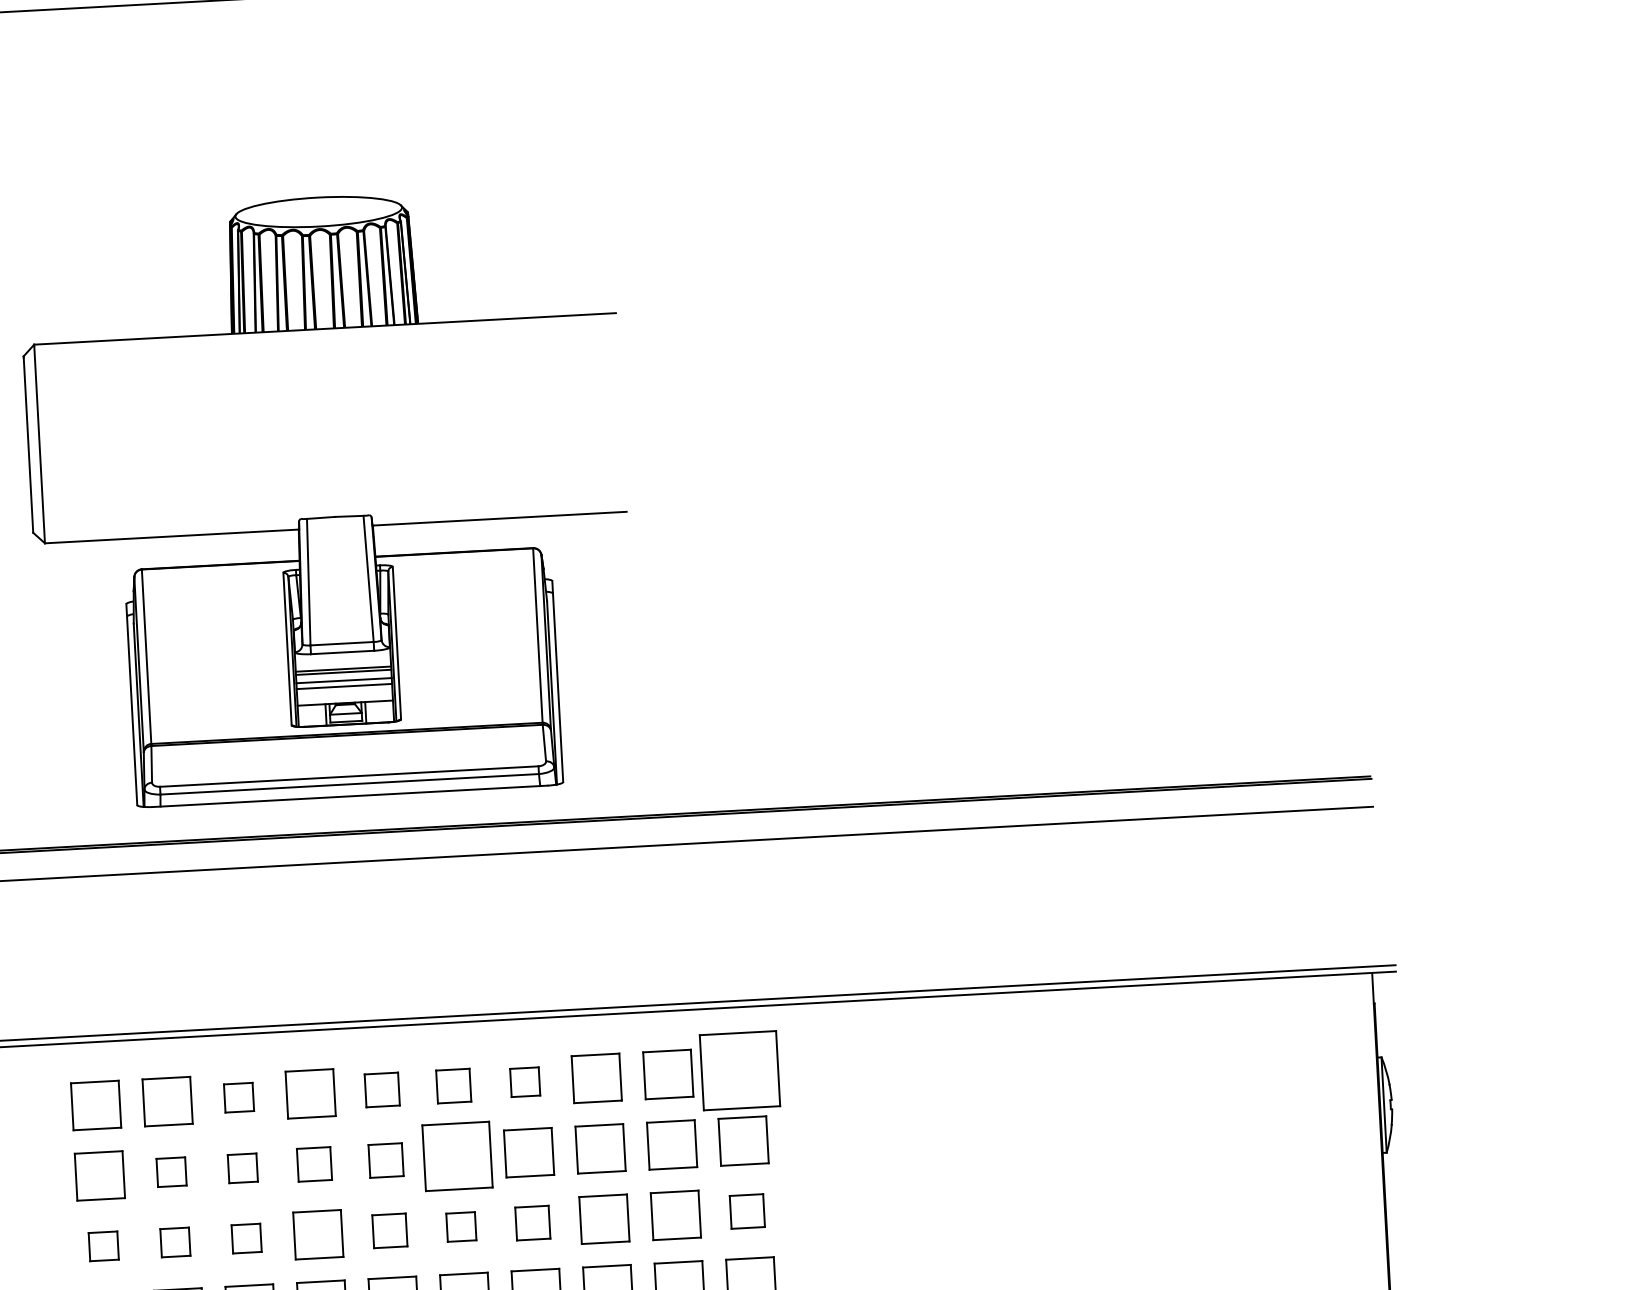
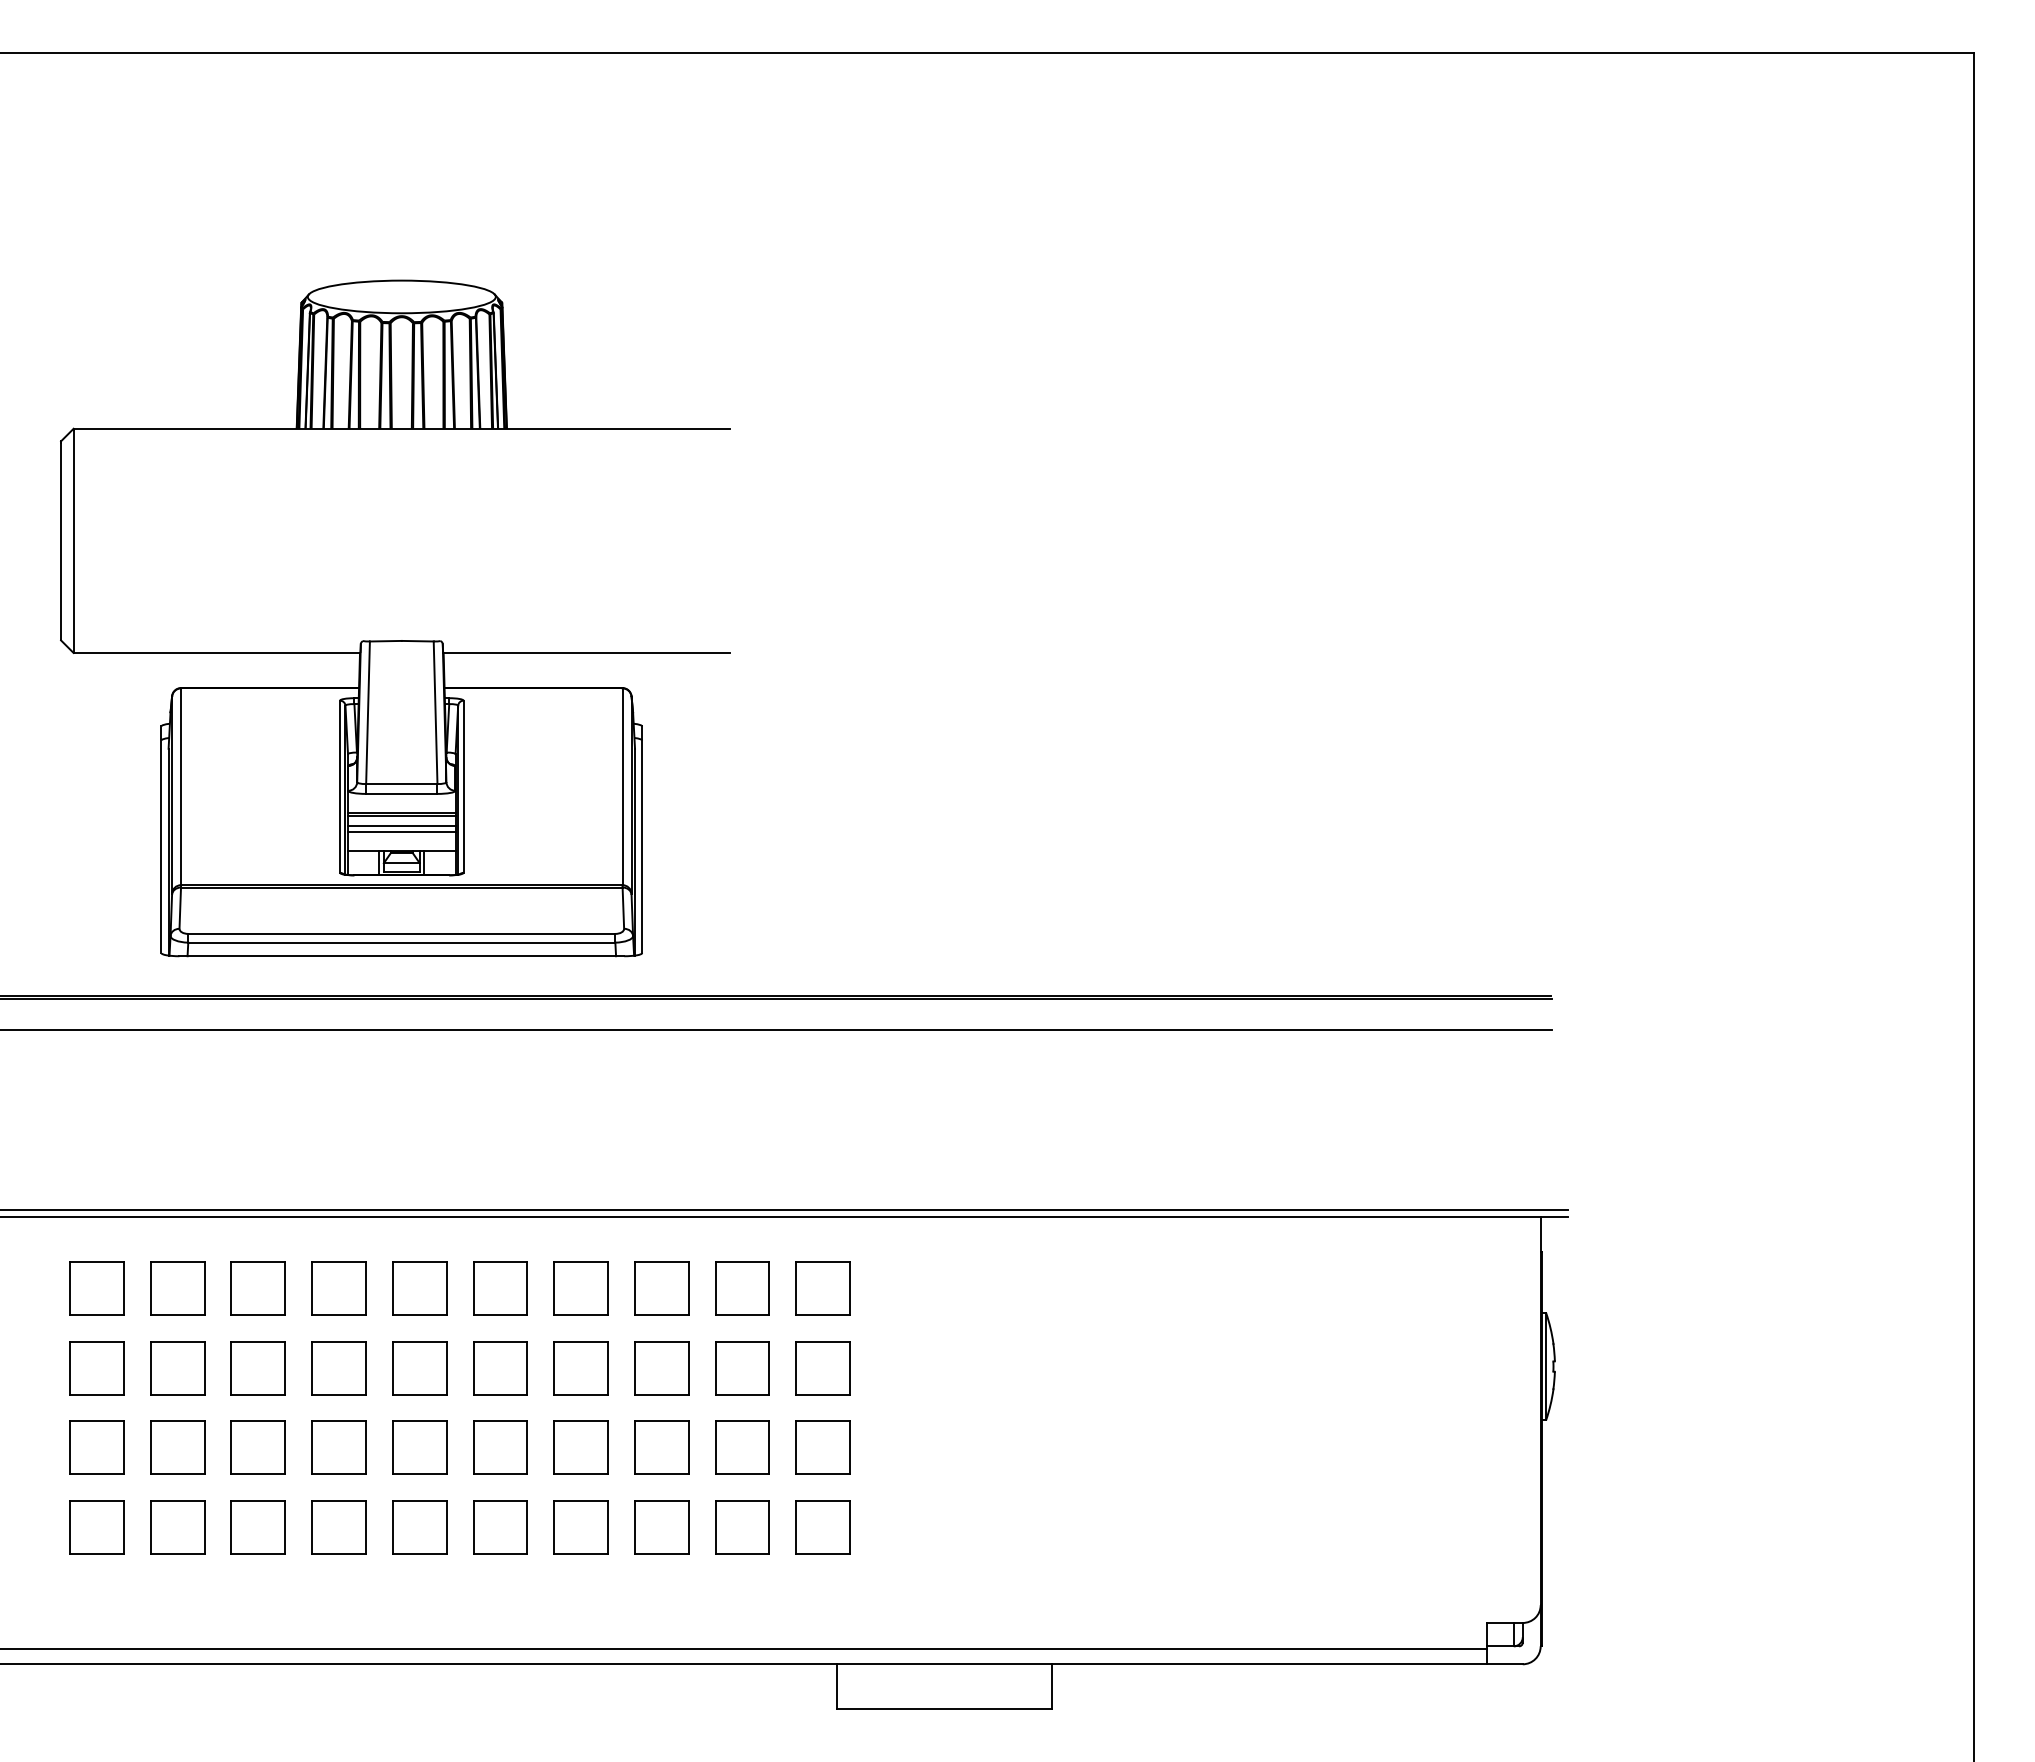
part: (739, 1070) -> (822, 1288), size x0.62
part: (524, 1082) -> (580, 1288), size x1.67
part: (453, 1086) -> (500, 1288), size x1.43
part: (381, 1089) -> (419, 1288), size x1.43
part: (238, 1097) -> (257, 1288), size x1.67
part: (457, 1156) -> (500, 1368), size x0.71
part: (385, 1160) -> (419, 1368), size x1.43
part: (314, 1164) -> (338, 1368), size x1.43
part: (242, 1168) -> (257, 1368), size x1.67
part: (171, 1172) -> (177, 1368), size x1.67
part: (746, 1211) -> (822, 1447), size x1.43
part: (532, 1223) -> (580, 1447), size x1.43
part: (461, 1226) -> (500, 1447), size x1.67
part: (389, 1230) -> (419, 1447), size x1.43
part: (246, 1238) -> (257, 1447), size x1.67
part: (175, 1242) -> (177, 1447), size x1.67
part: (103, 1246) -> (96, 1447), size x1.67

